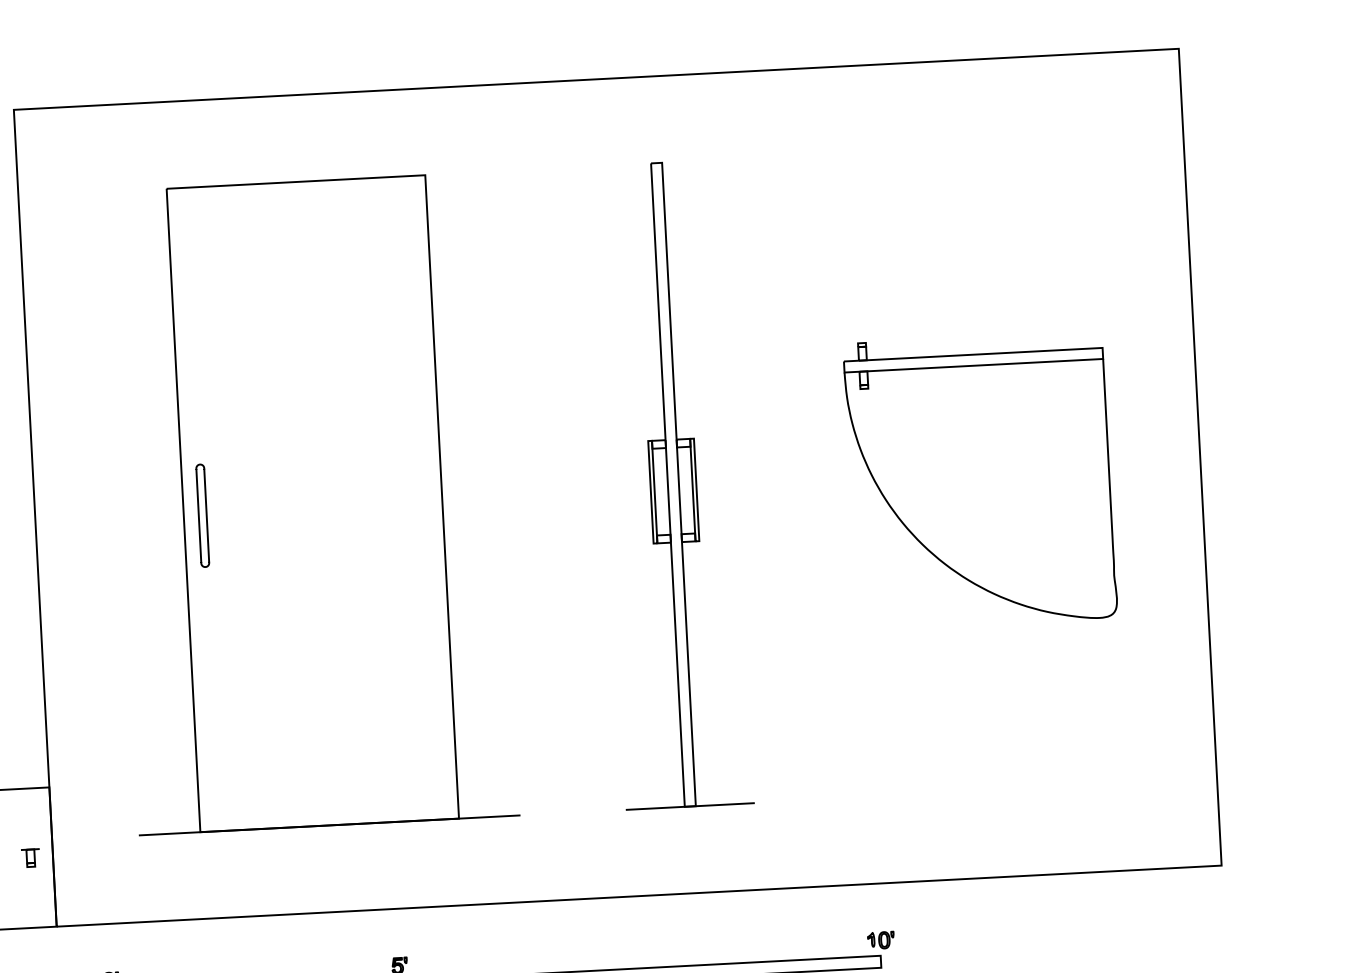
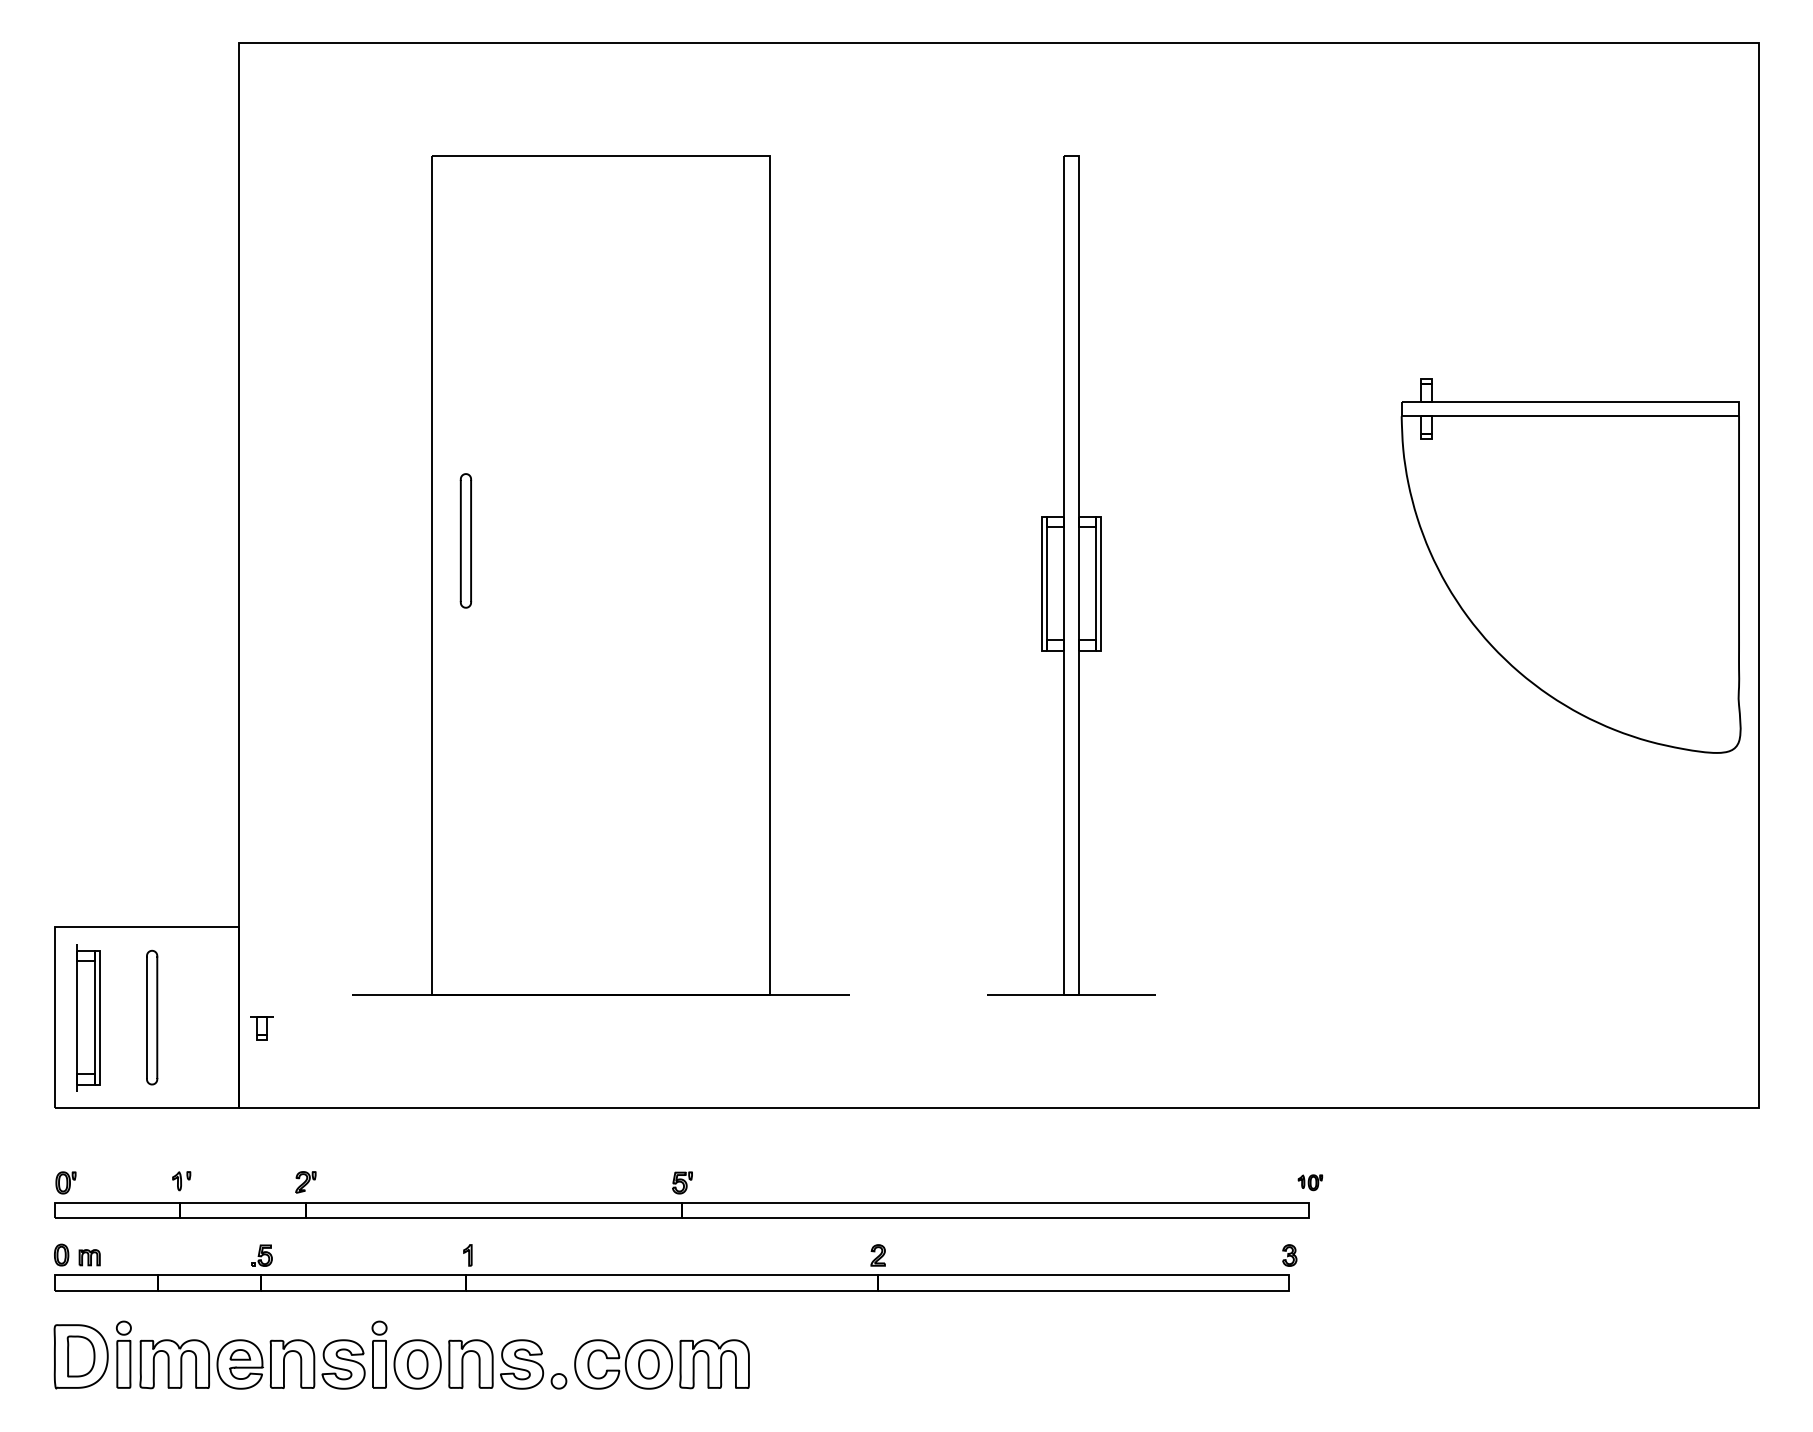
part: (979, 480) -> (1570, 565), moved
part: (202, 515) -> (465, 540), moved
part: (30, 858) -> (261, 1028), moved
part: (881, 940) -> (1310, 1182), size x0.7

